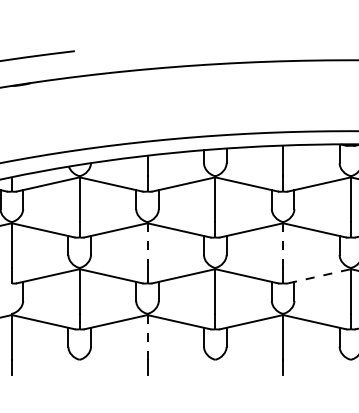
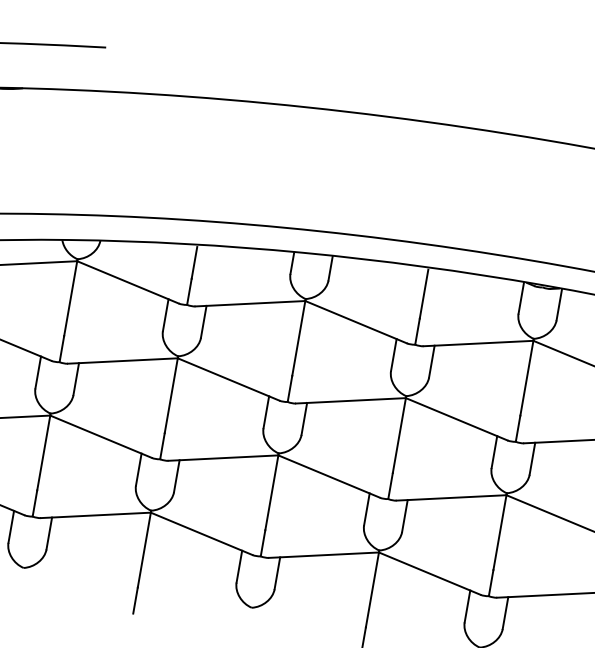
line: (147, 246) -> (170, 397), dashed -> solid
line: (283, 246) -> (399, 437), dashed -> solid
line: (320, 276) -> (453, 498), dashed -> solid
line: (147, 337) -> (144, 550), dashed -> solid

